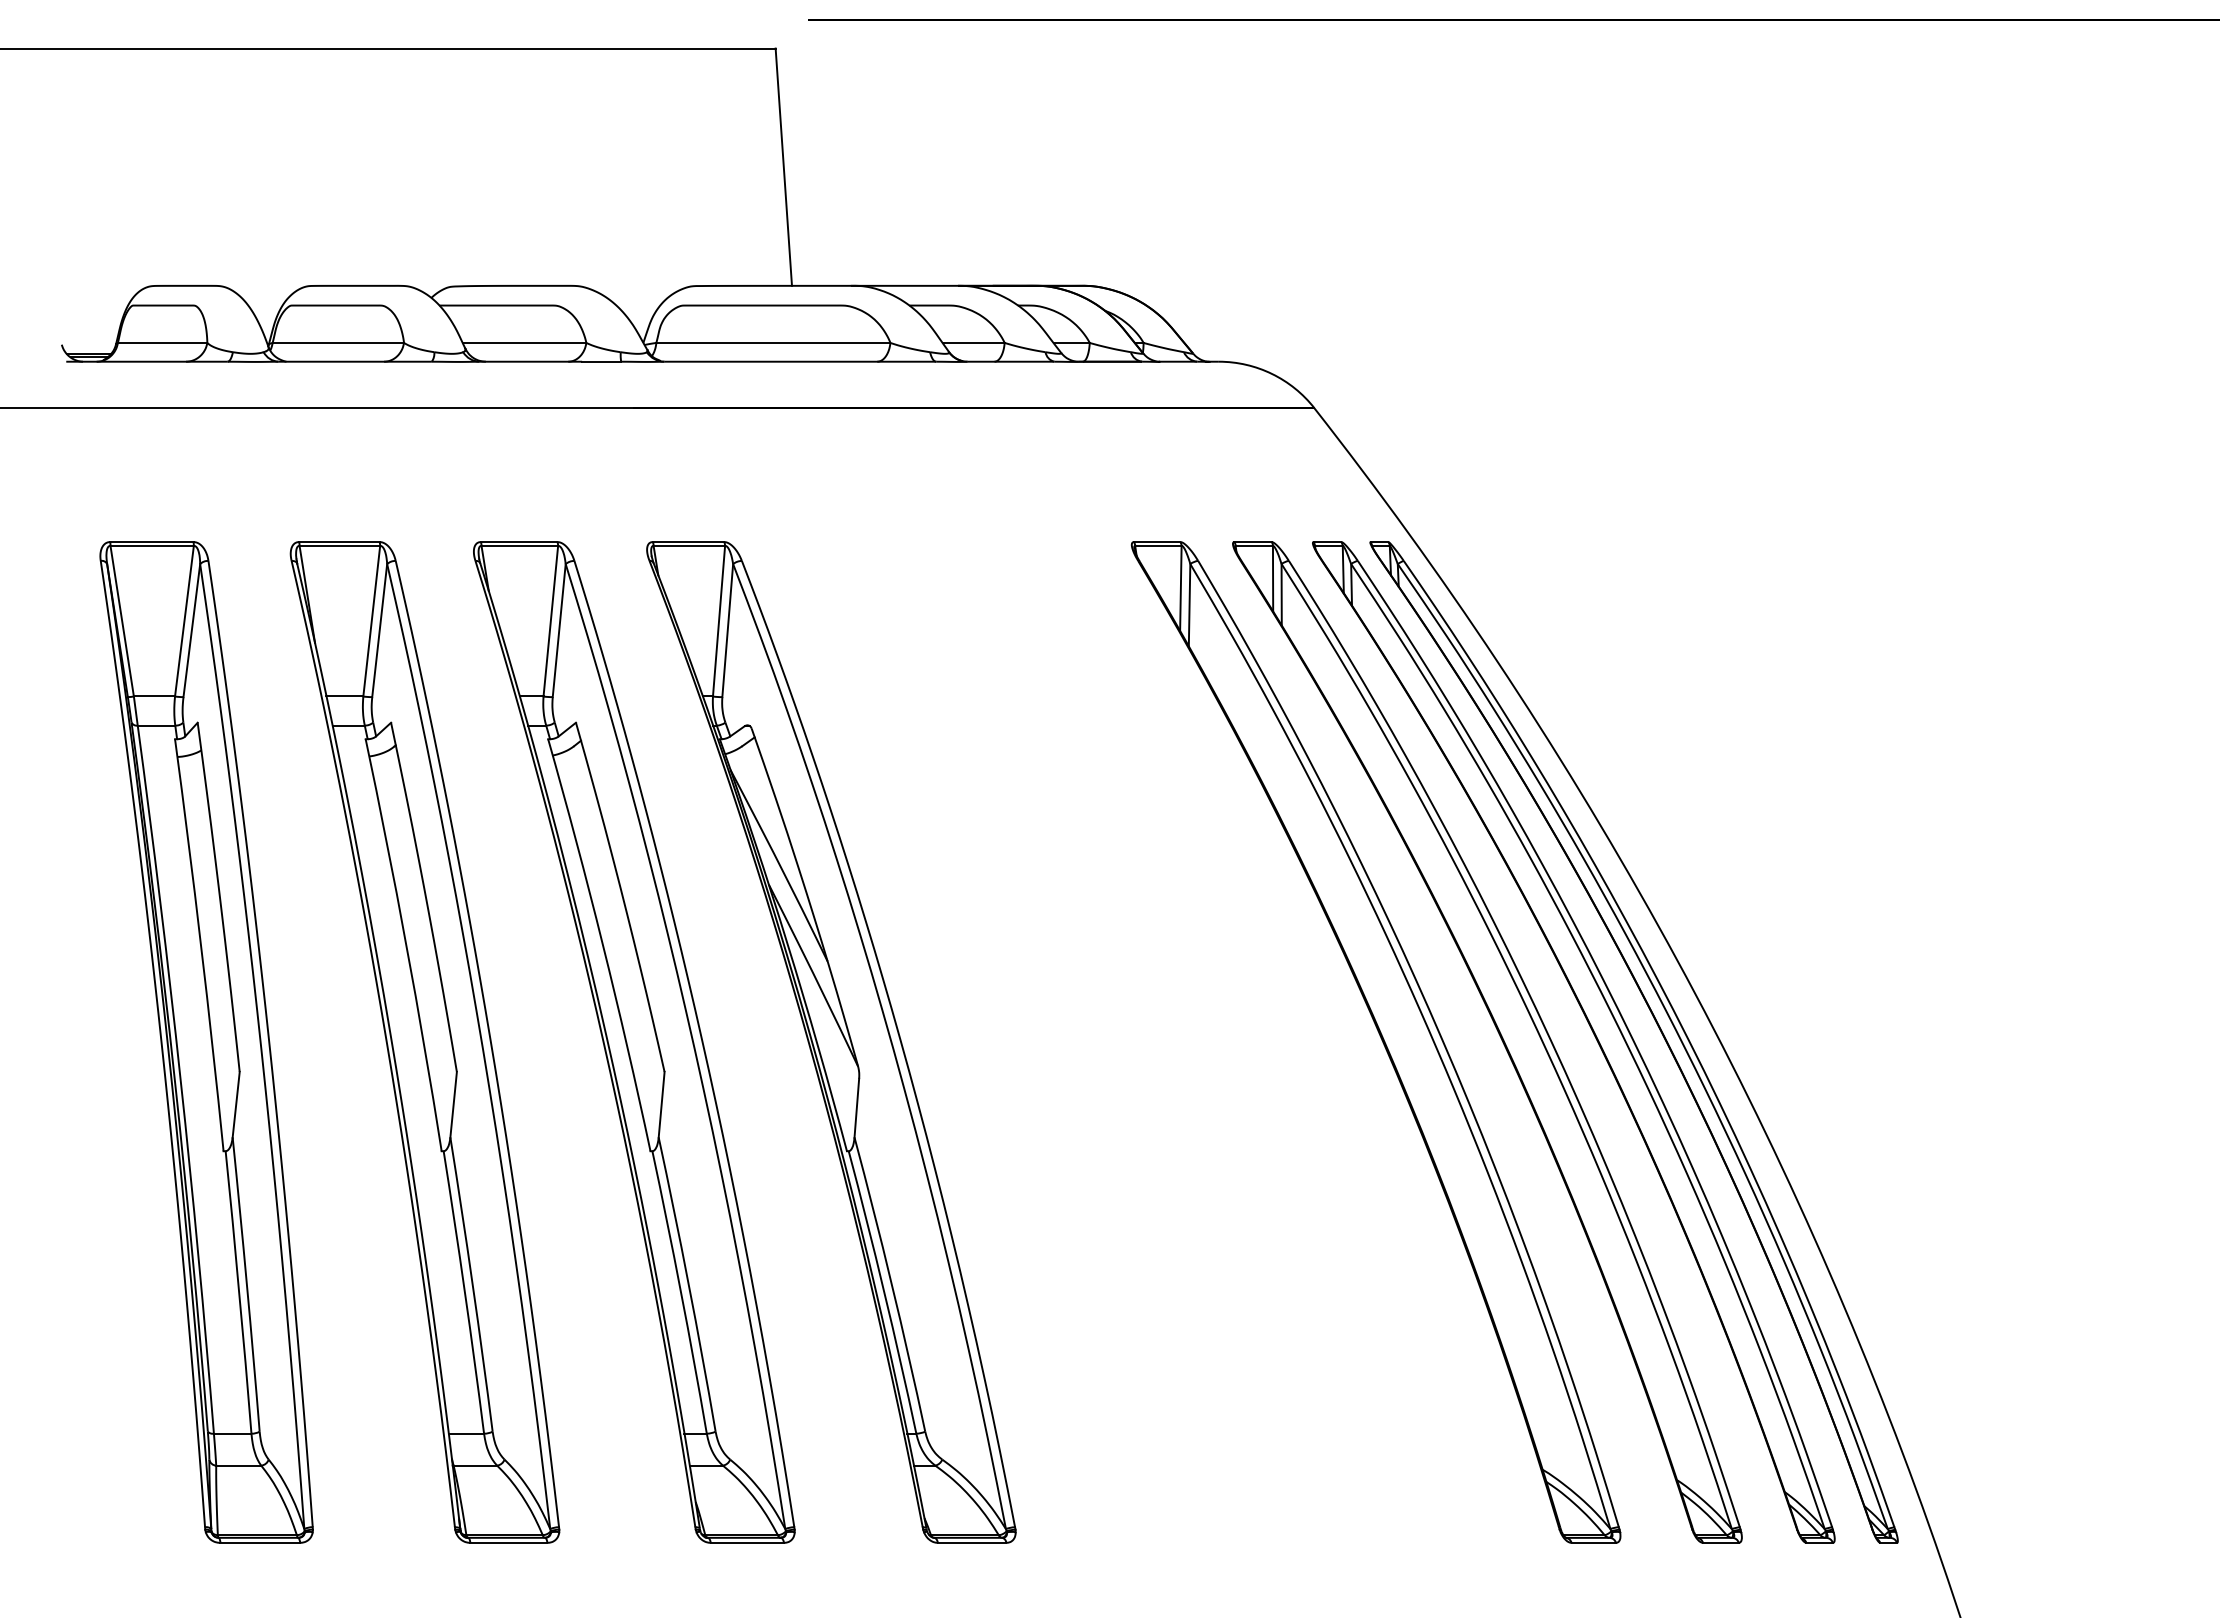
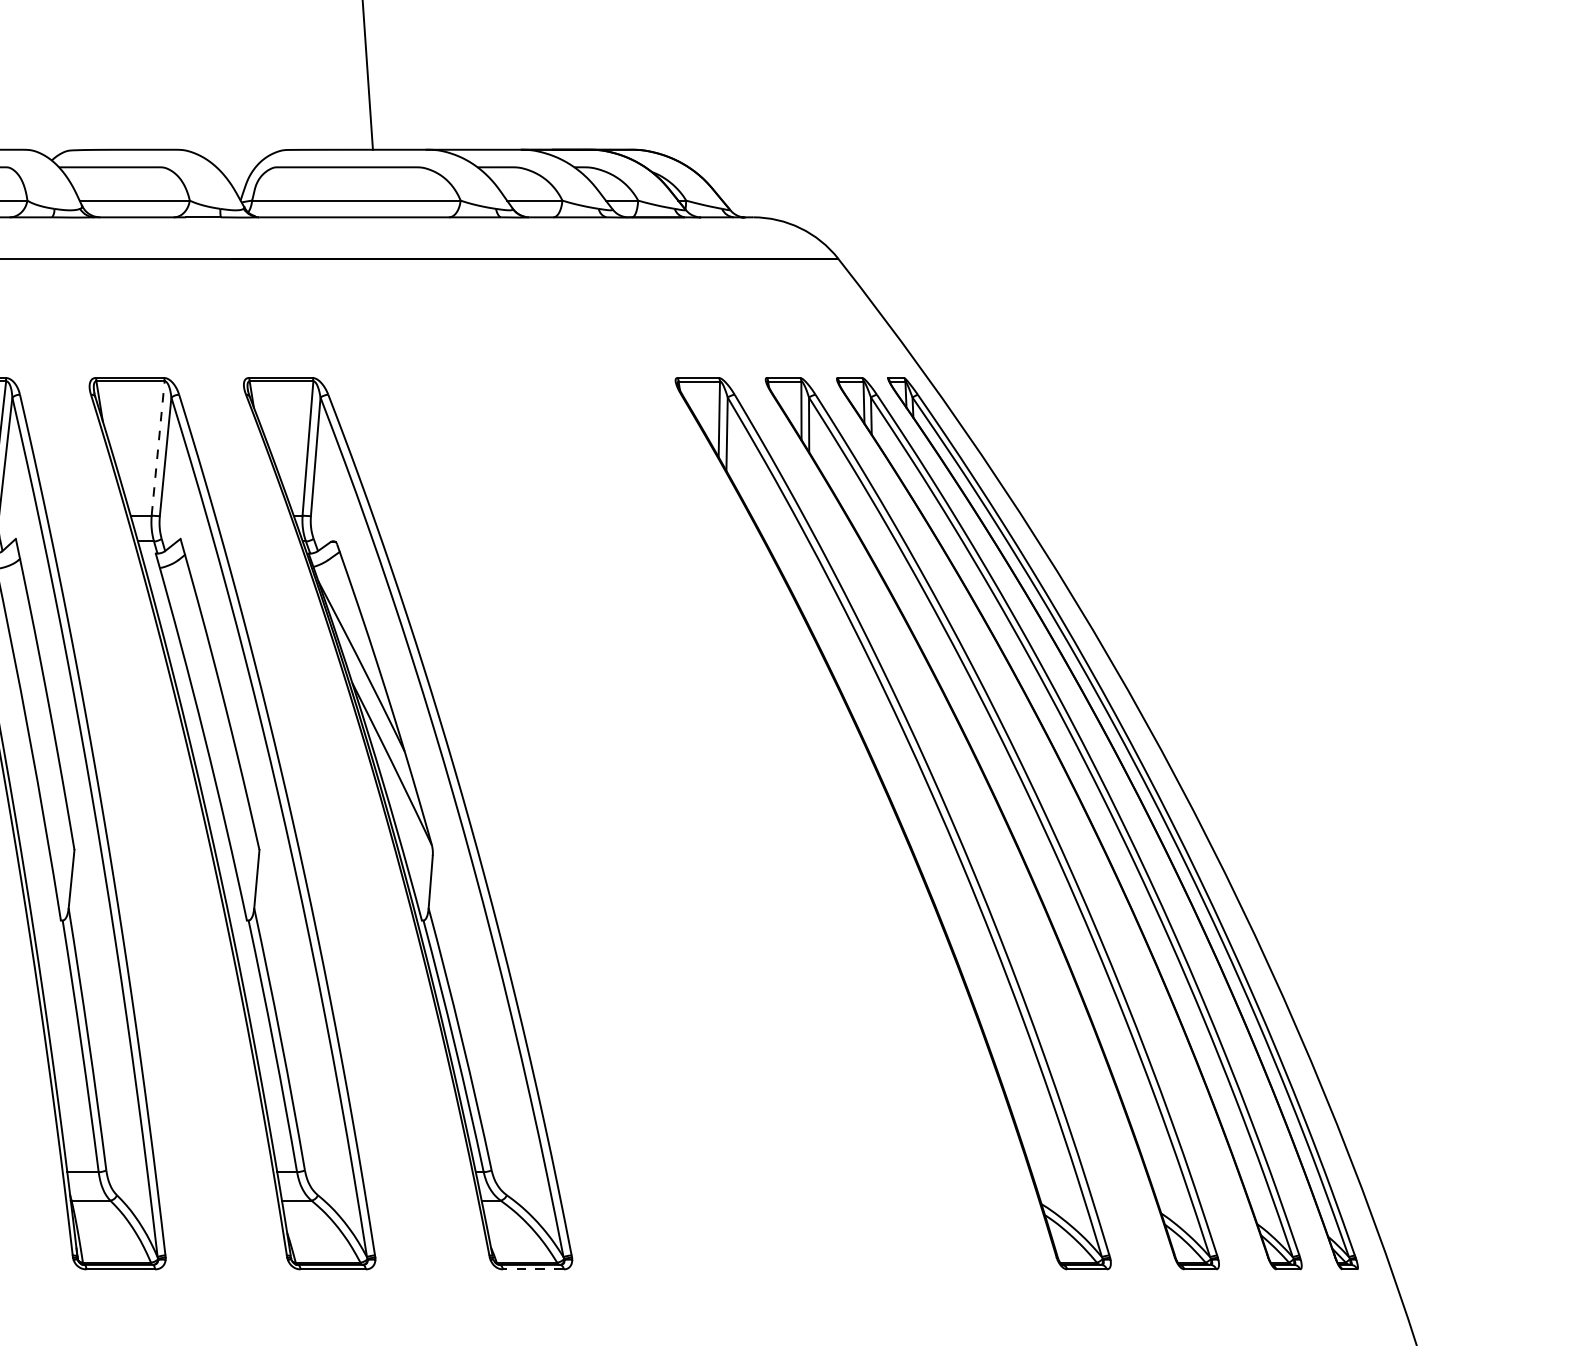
line: (550, 621) -> (157, 448), solid -> dashed
line: (971, 1542) -> (532, 1269), solid -> dashed

